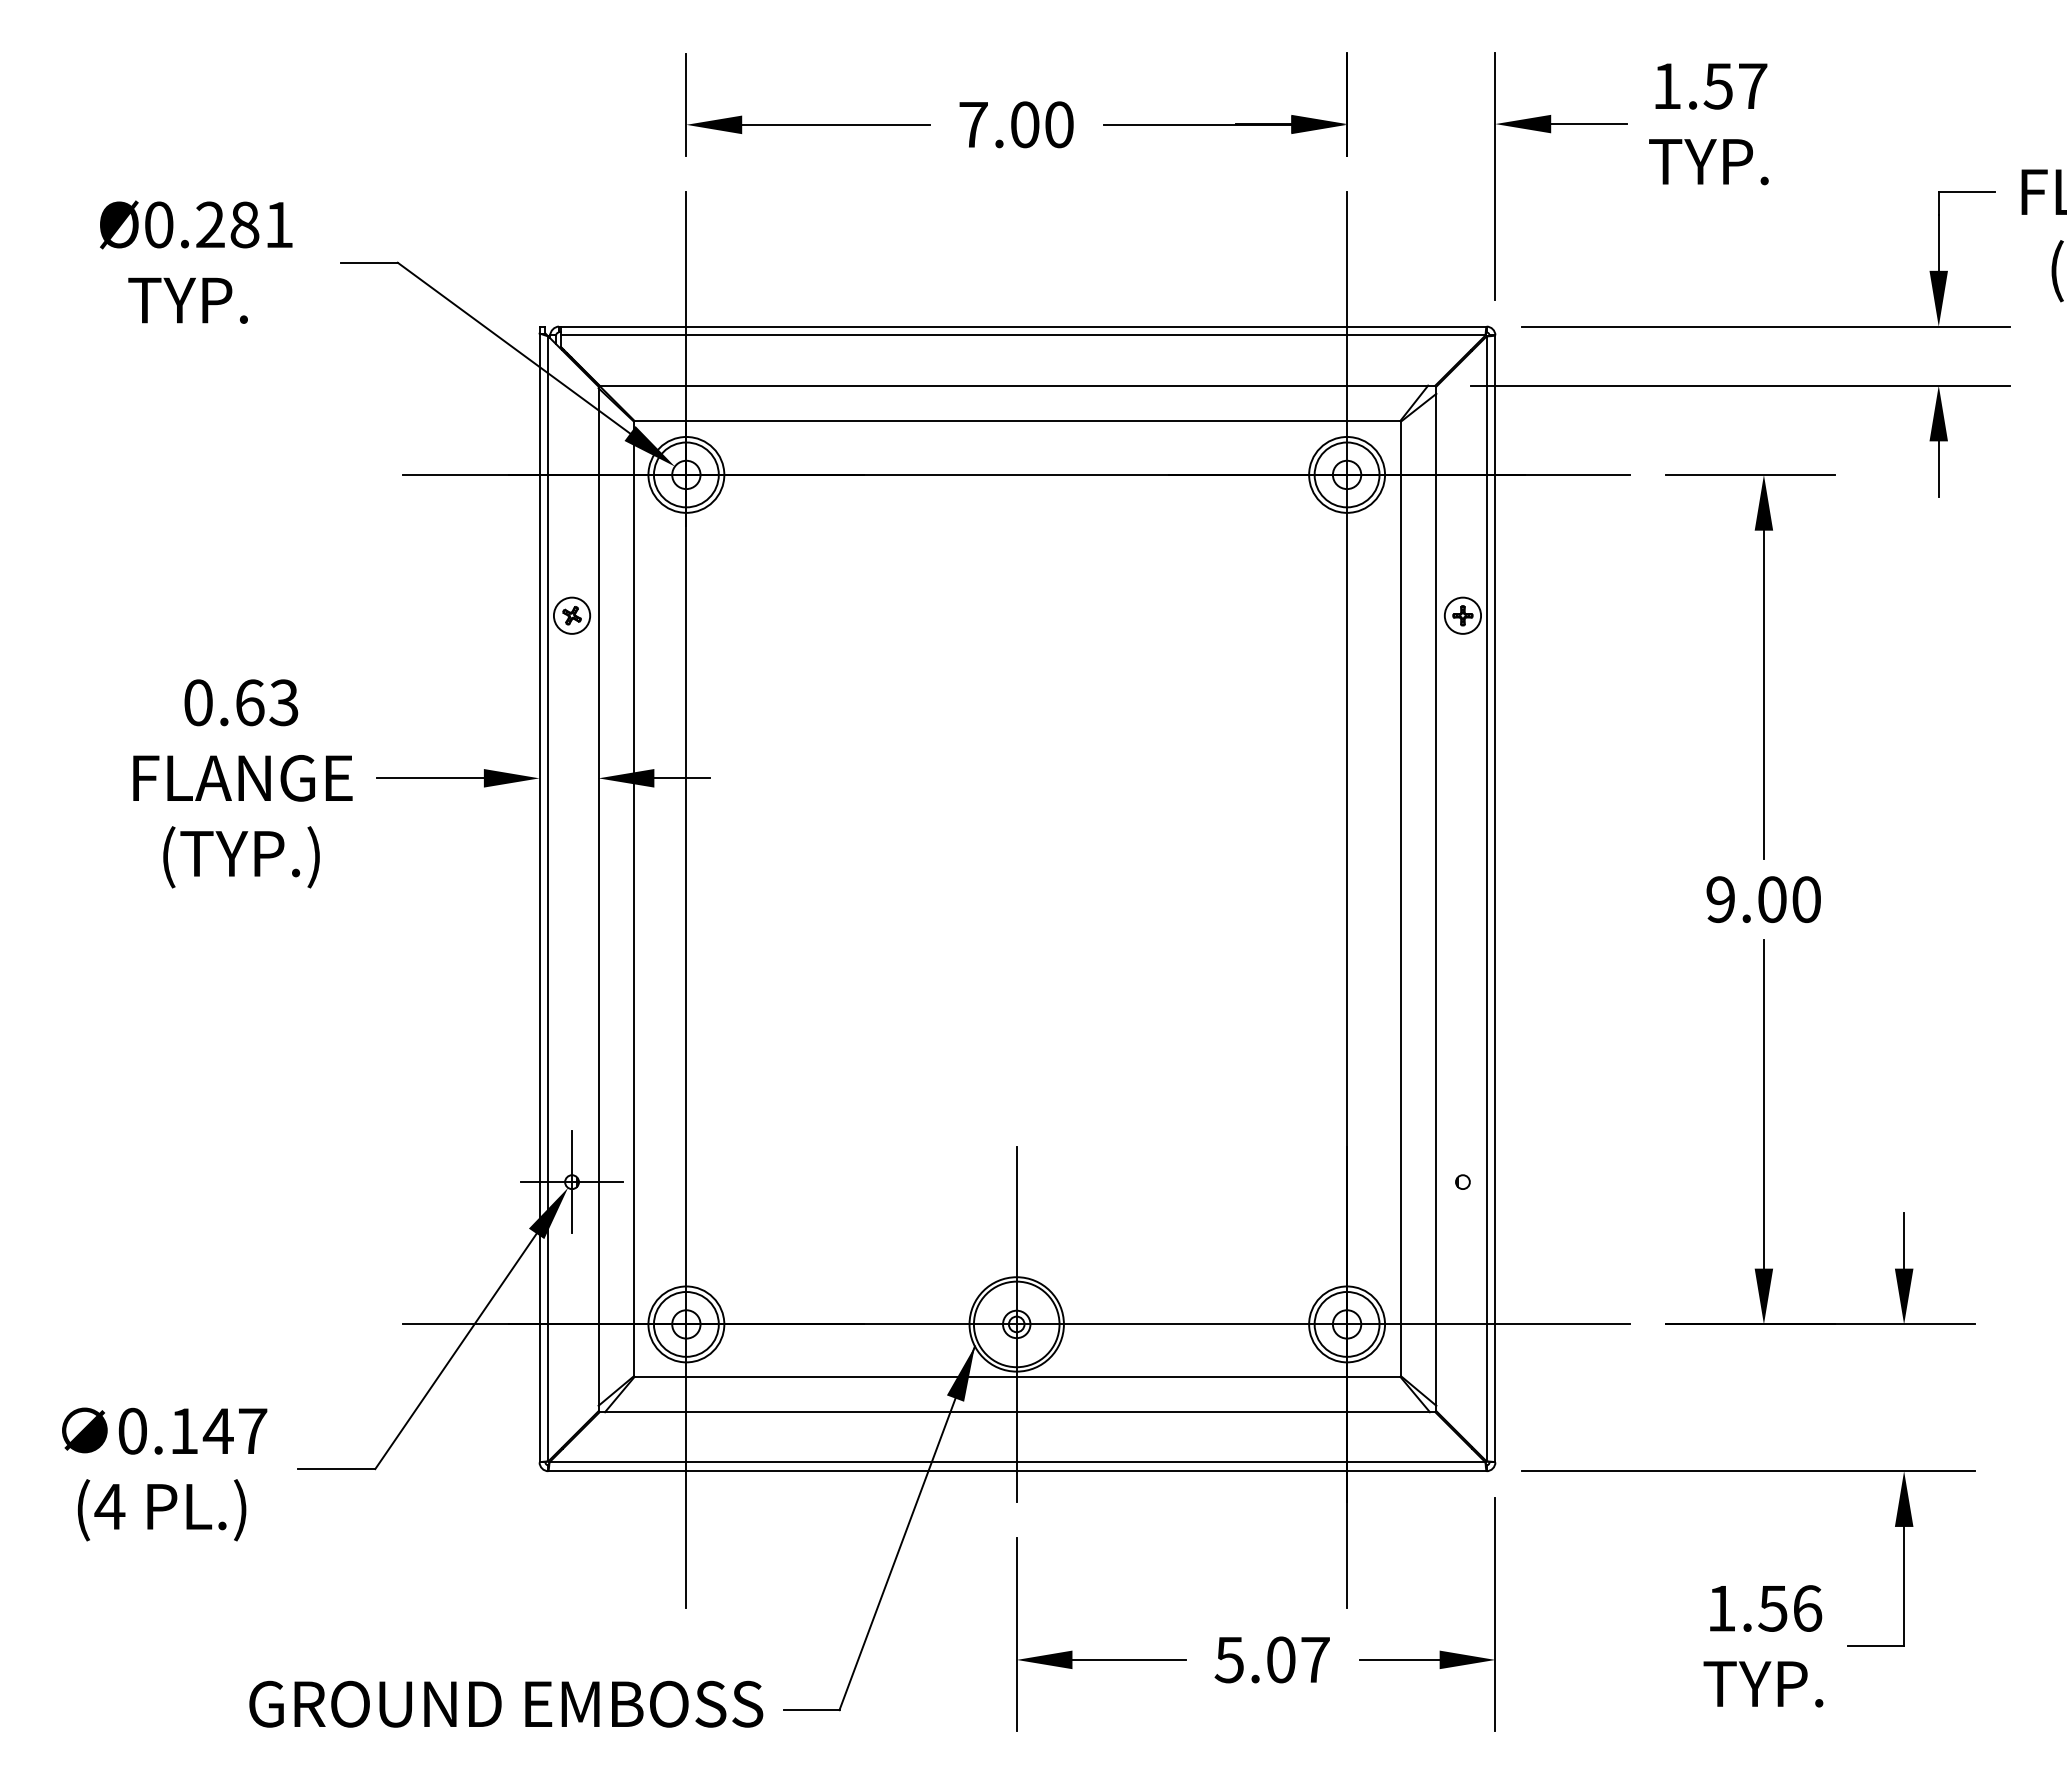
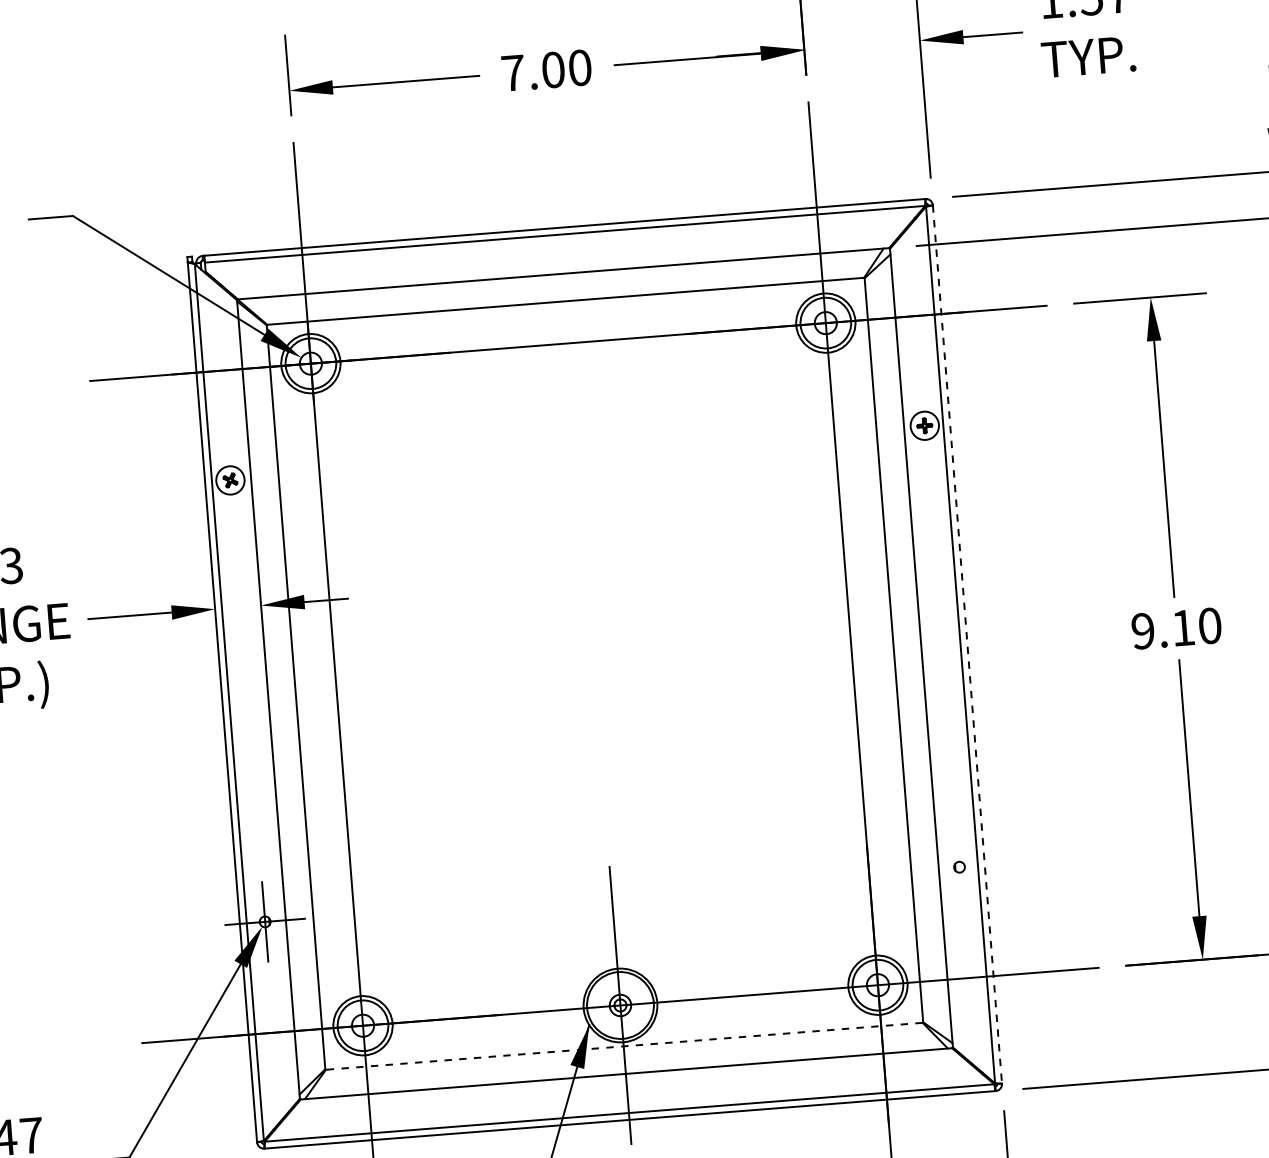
line: (1495, 899) -> (967, 644), solid -> dashed
text: (1772, 899) -> (1183, 627), 9.00 -> 9.10
line: (1017, 1376) -> (624, 1046), solid -> dashed

